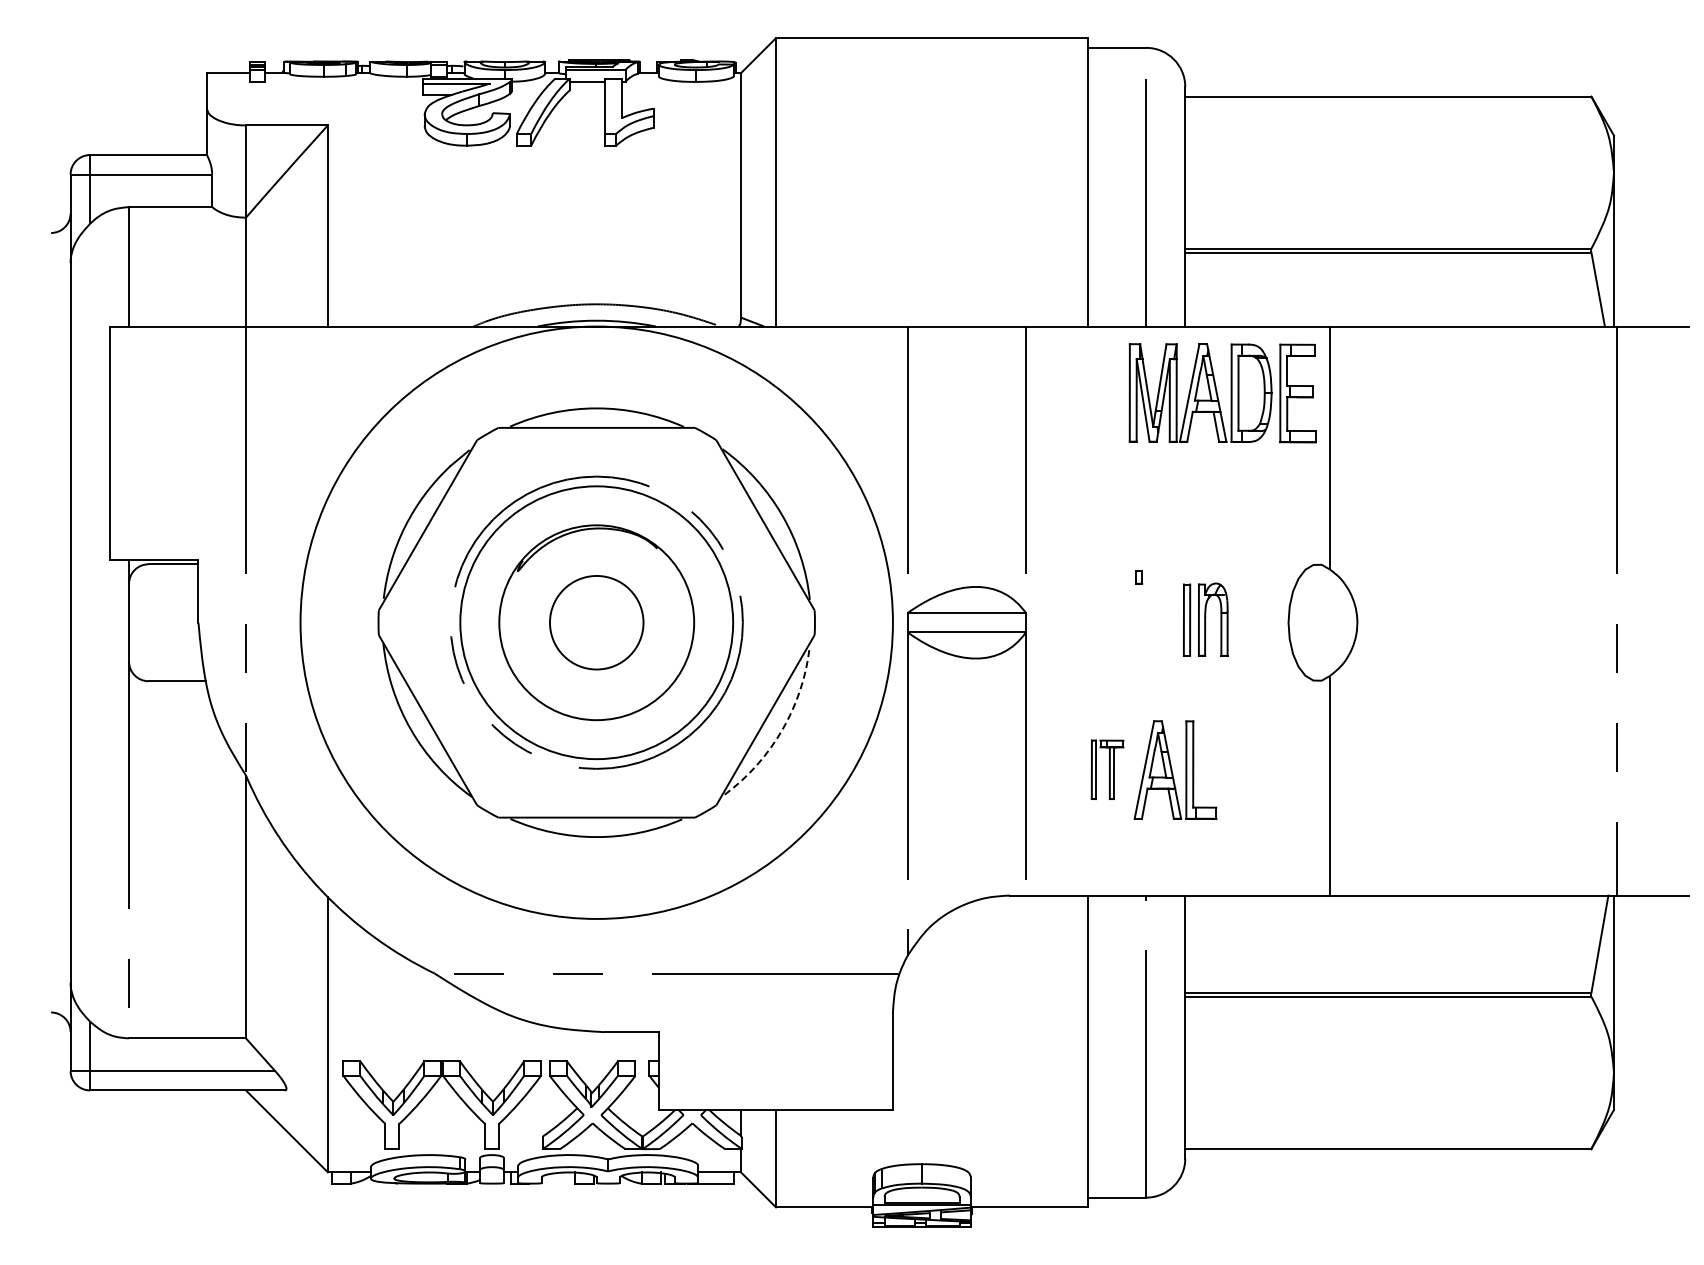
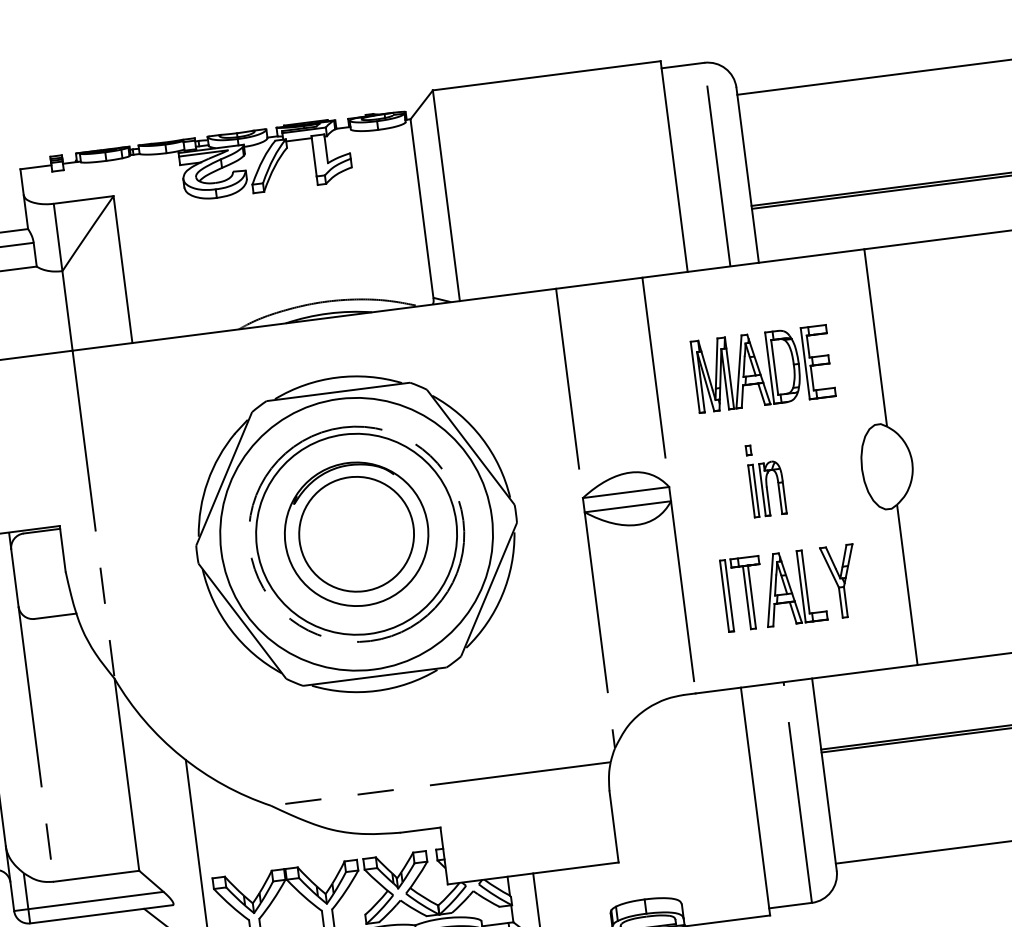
part: (1222, 393) -> (763, 369), moved
part: (1205, 619) -> (767, 488), moved
circle: (596, 622) -> (356, 534), size x0.62
circle: (596, 622) -> (356, 534), size x1.67
arc: (782, 729) -> (502, 594), dashed -> solid
part: (1107, 769) -> (743, 593), size x1.67
part: (1240, 769) -> (840, 581), added

